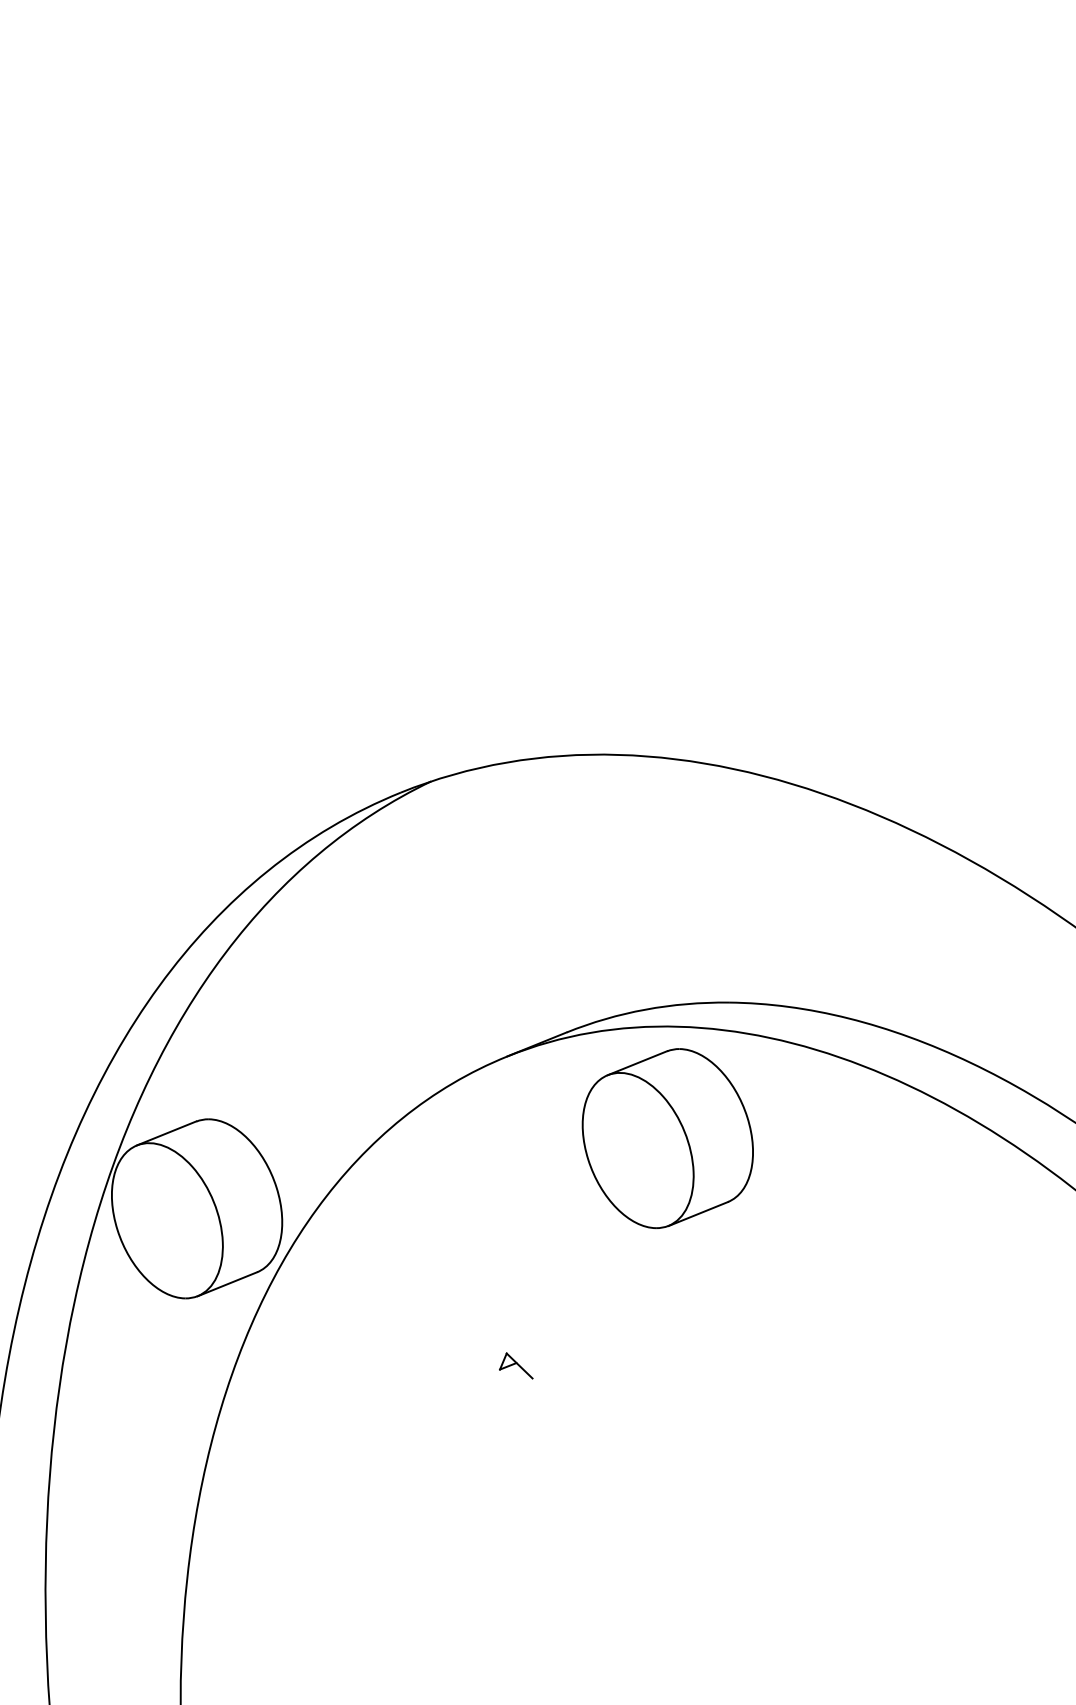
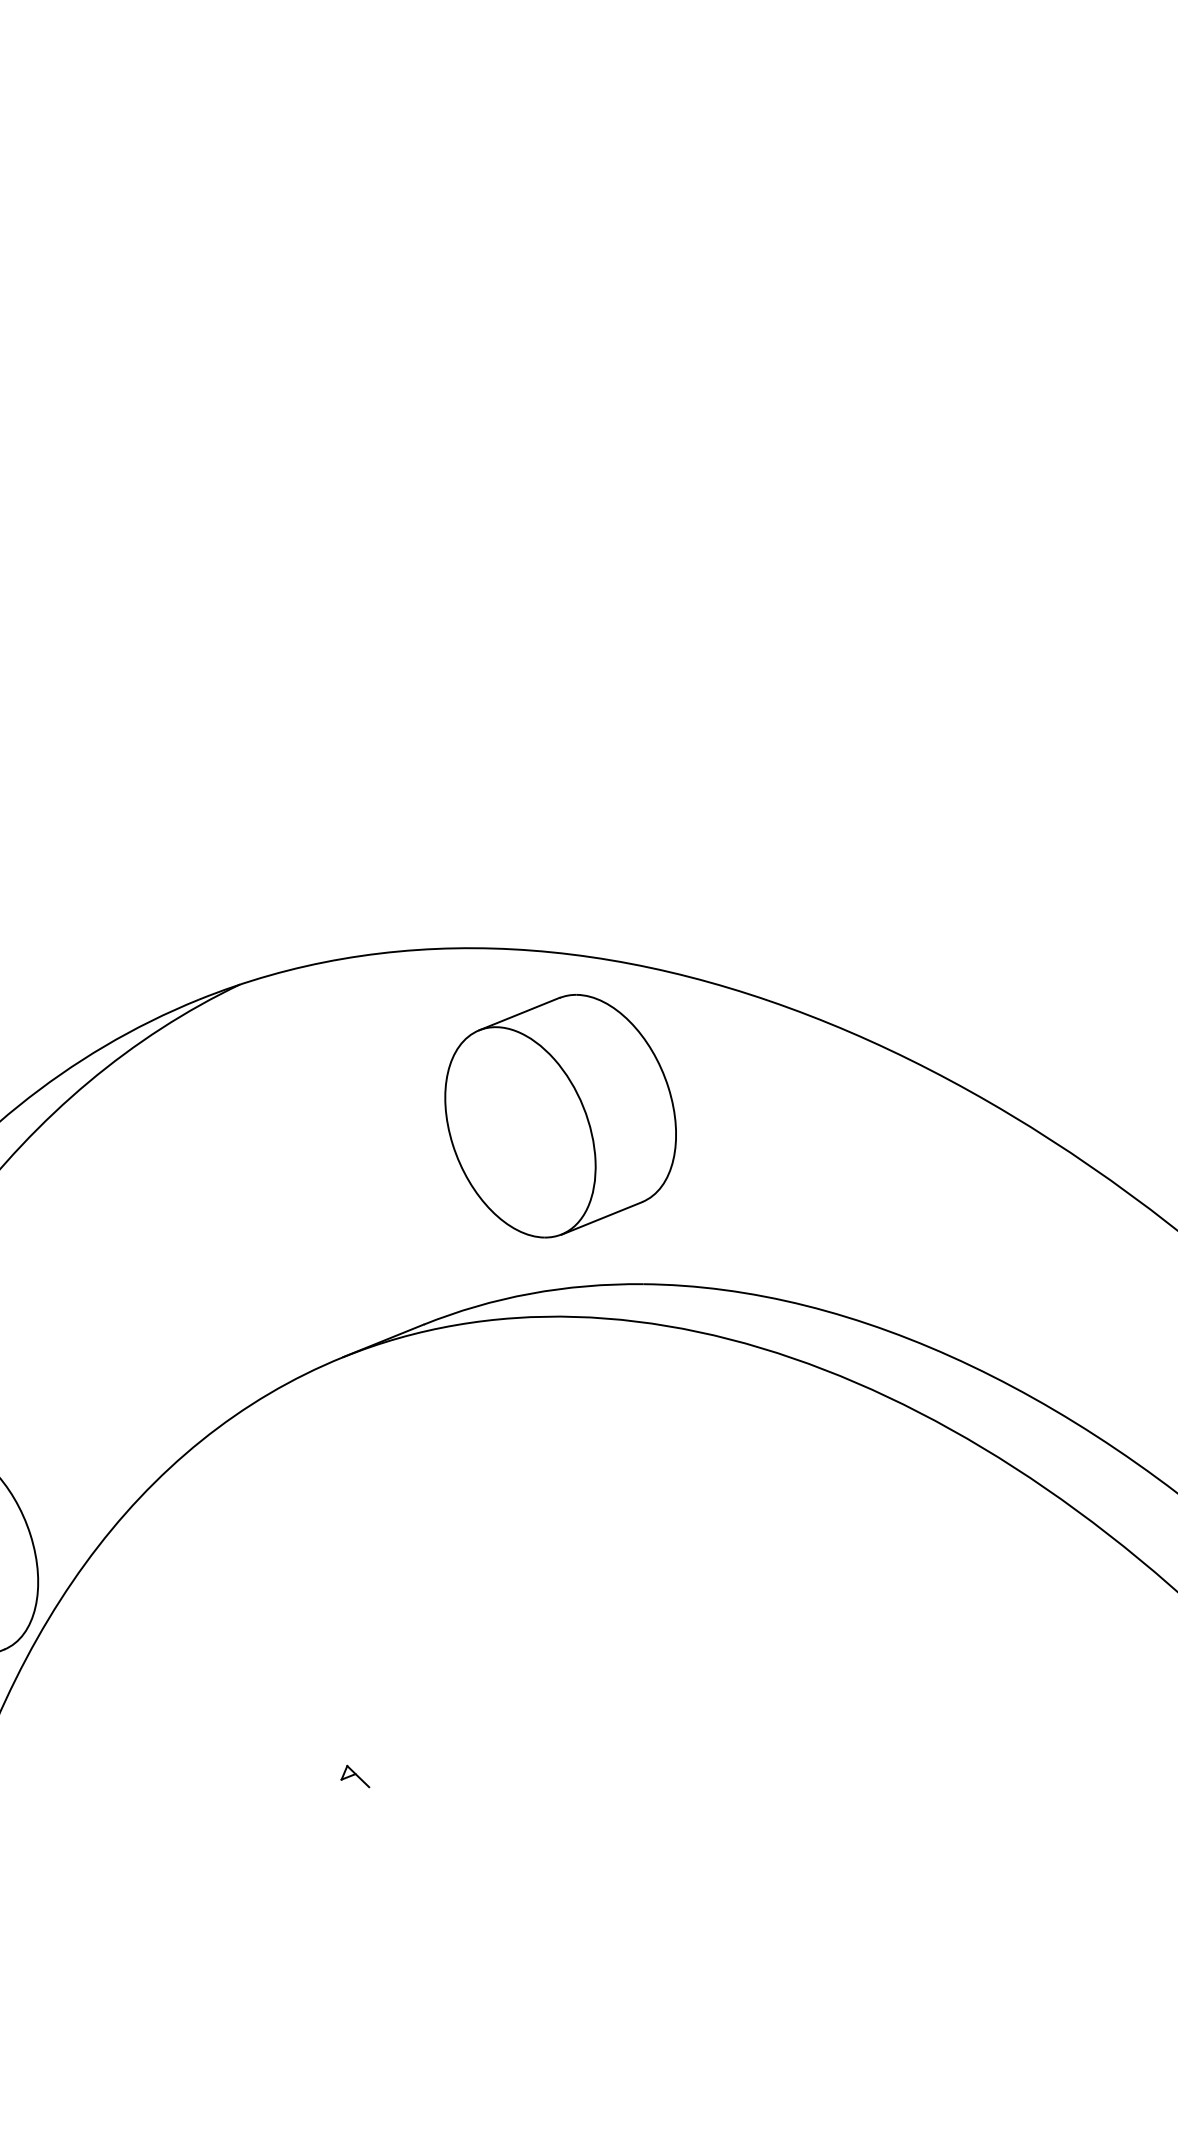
part: (667, 1138) -> (560, 1116), moved
part: (516, 1365) -> (355, 1775), size x0.62

